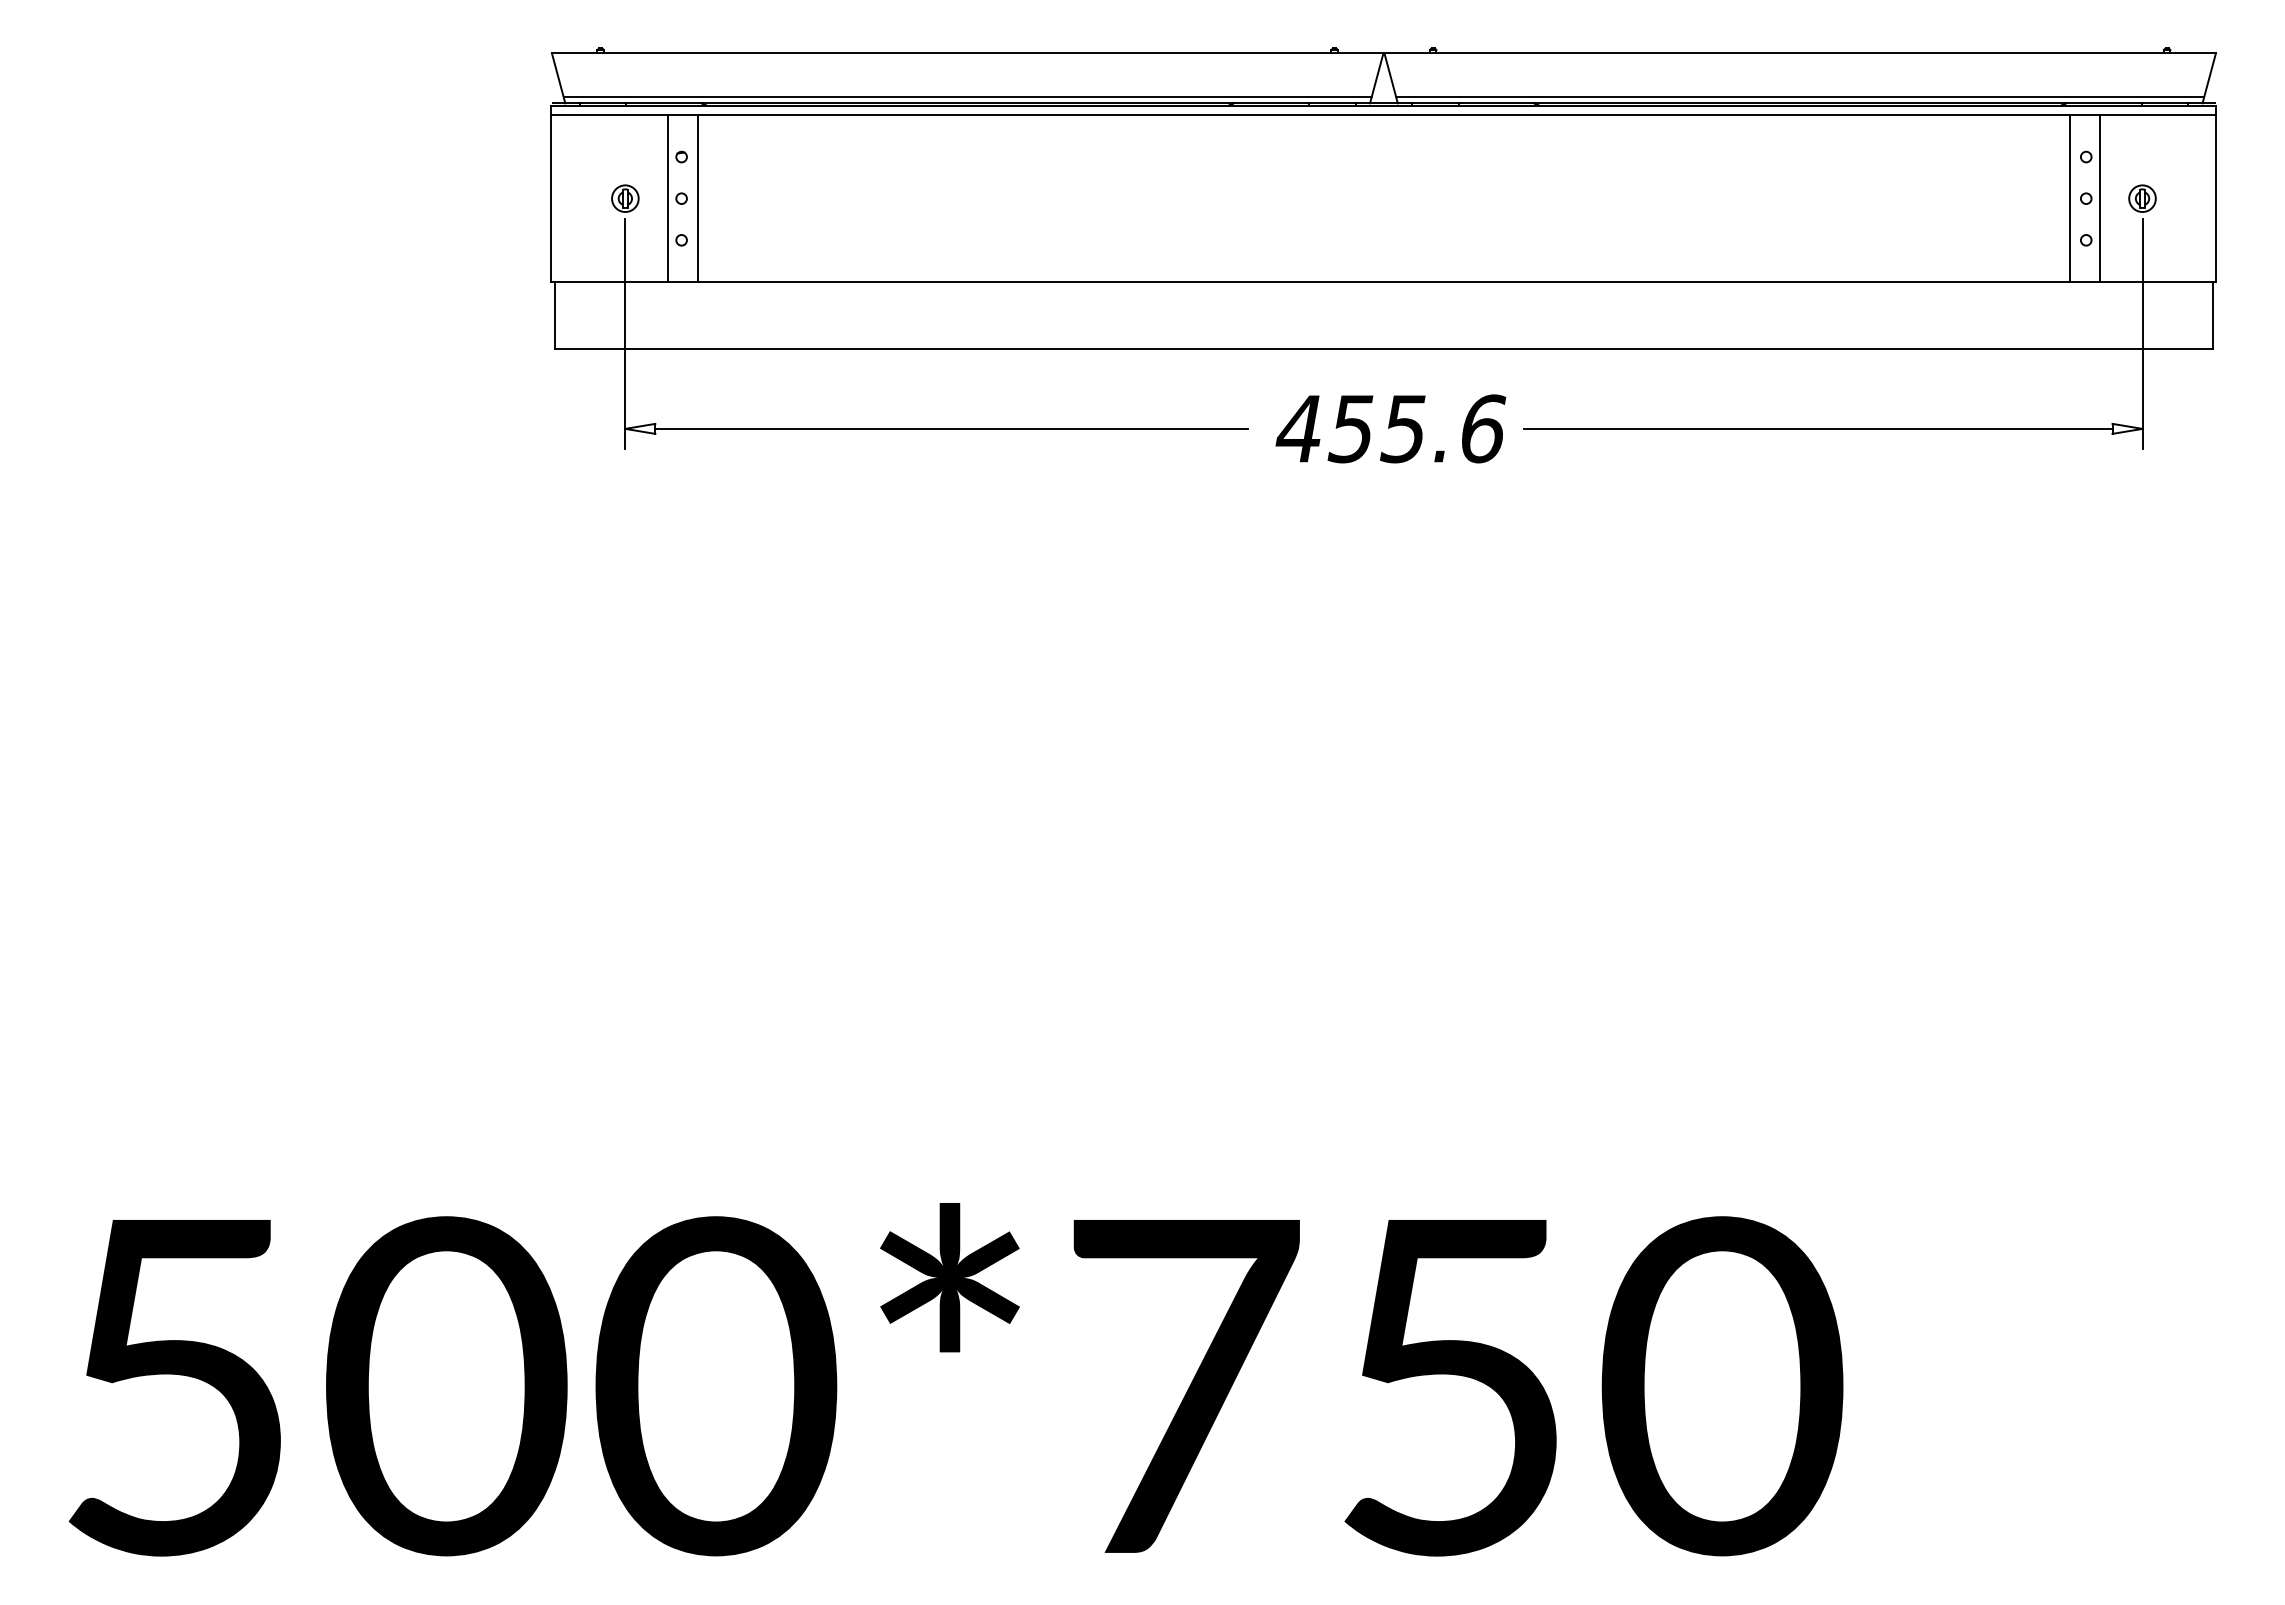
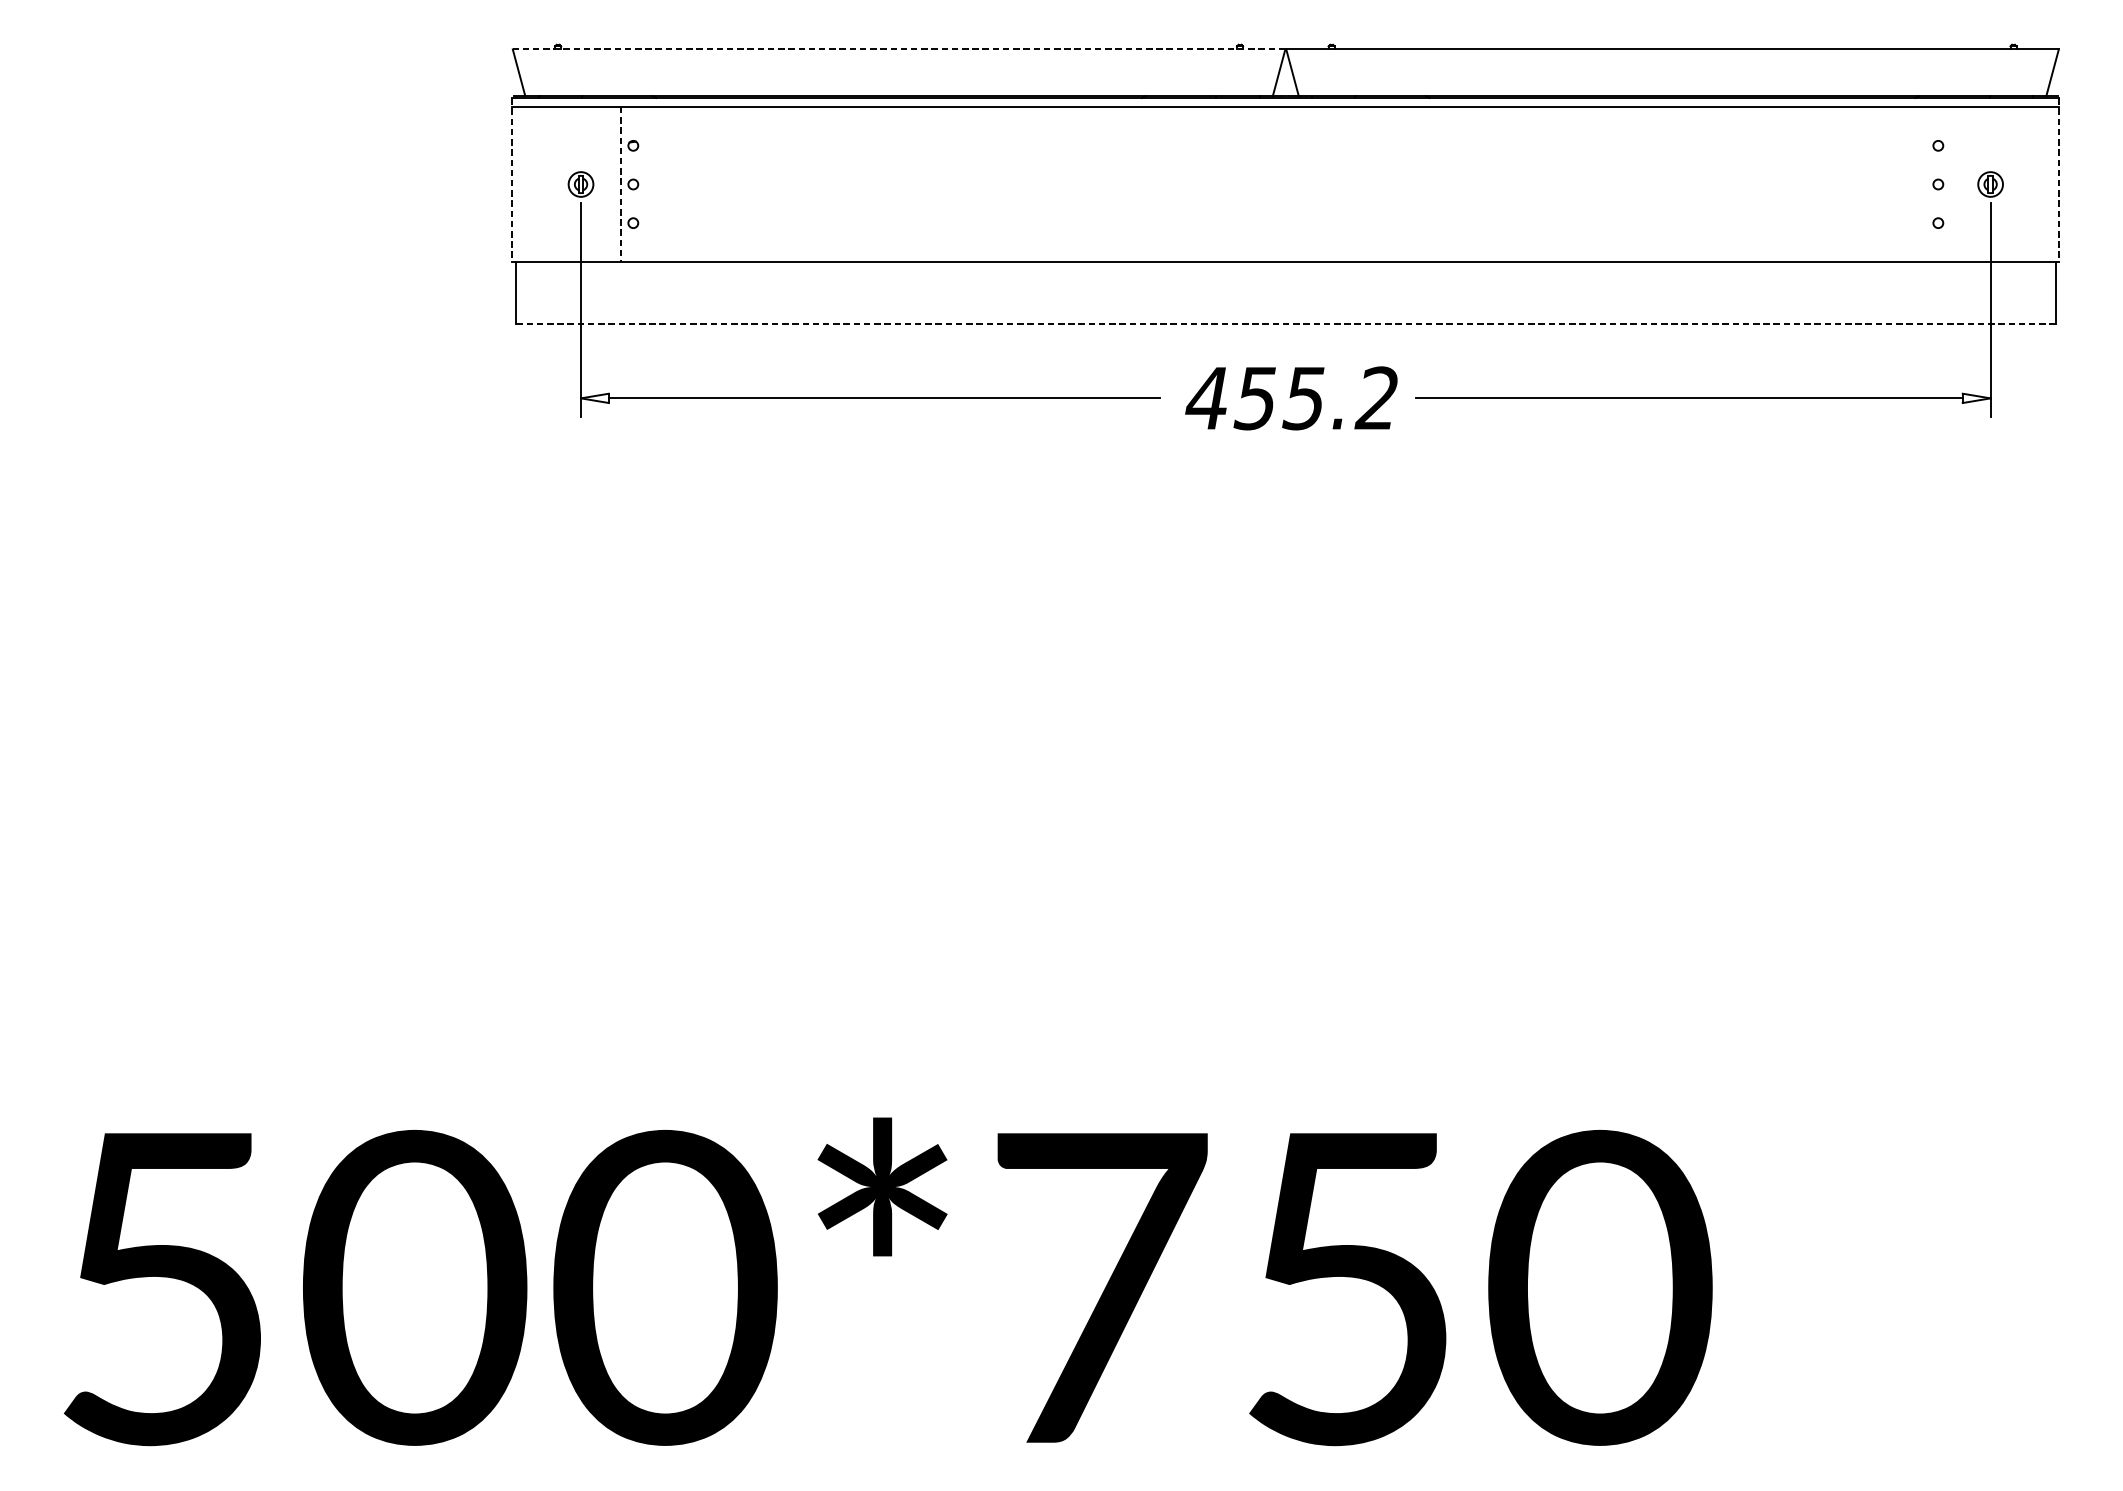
line: (967, 53) -> (898, 49), solid -> dashed
line: (967, 96) -> (898, 89), removed
line: (1800, 96) -> (1672, 89), removed
line: (551, 194) -> (512, 180), solid -> dashed
line: (2216, 194) -> (2059, 180), solid -> dashed
line: (668, 198) -> (621, 184), solid -> dashed
line: (698, 198) -> (648, 184), removed
line: (2069, 198) -> (1922, 184), removed
line: (2099, 198) -> (1950, 184), removed
line: (1383, 348) -> (1285, 323), solid -> dashed
text: (1481, 428) -> (1376, 398), 455.6 -> 455.2

